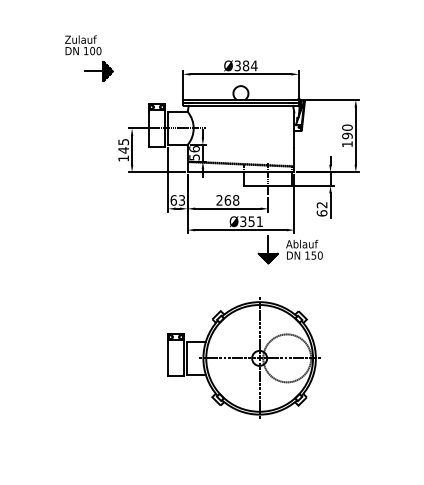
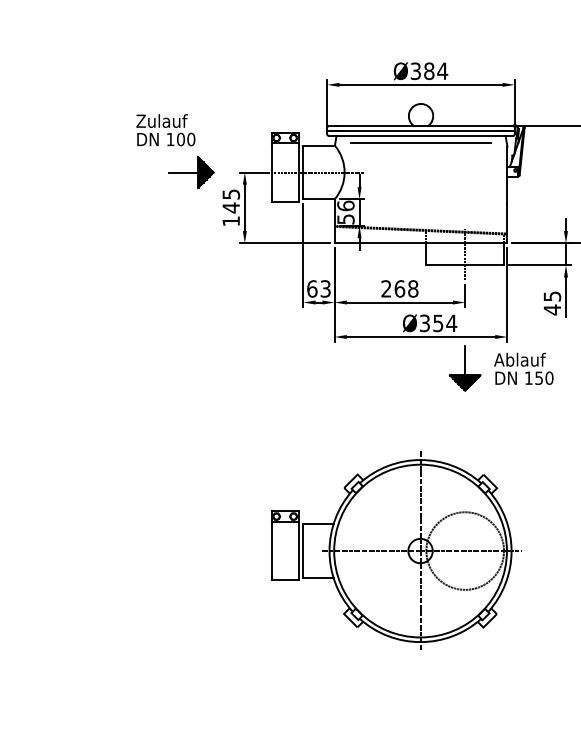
part: (89, 58) -> (175, 151), moved
line: (240, 110) -> (420, 143), added
text: (321, 209) -> (551, 303), 62 -> 45
text: (259, 221) -> (451, 323), Ø351 -> Ø354
part: (243, 357) -> (394, 549), moved

